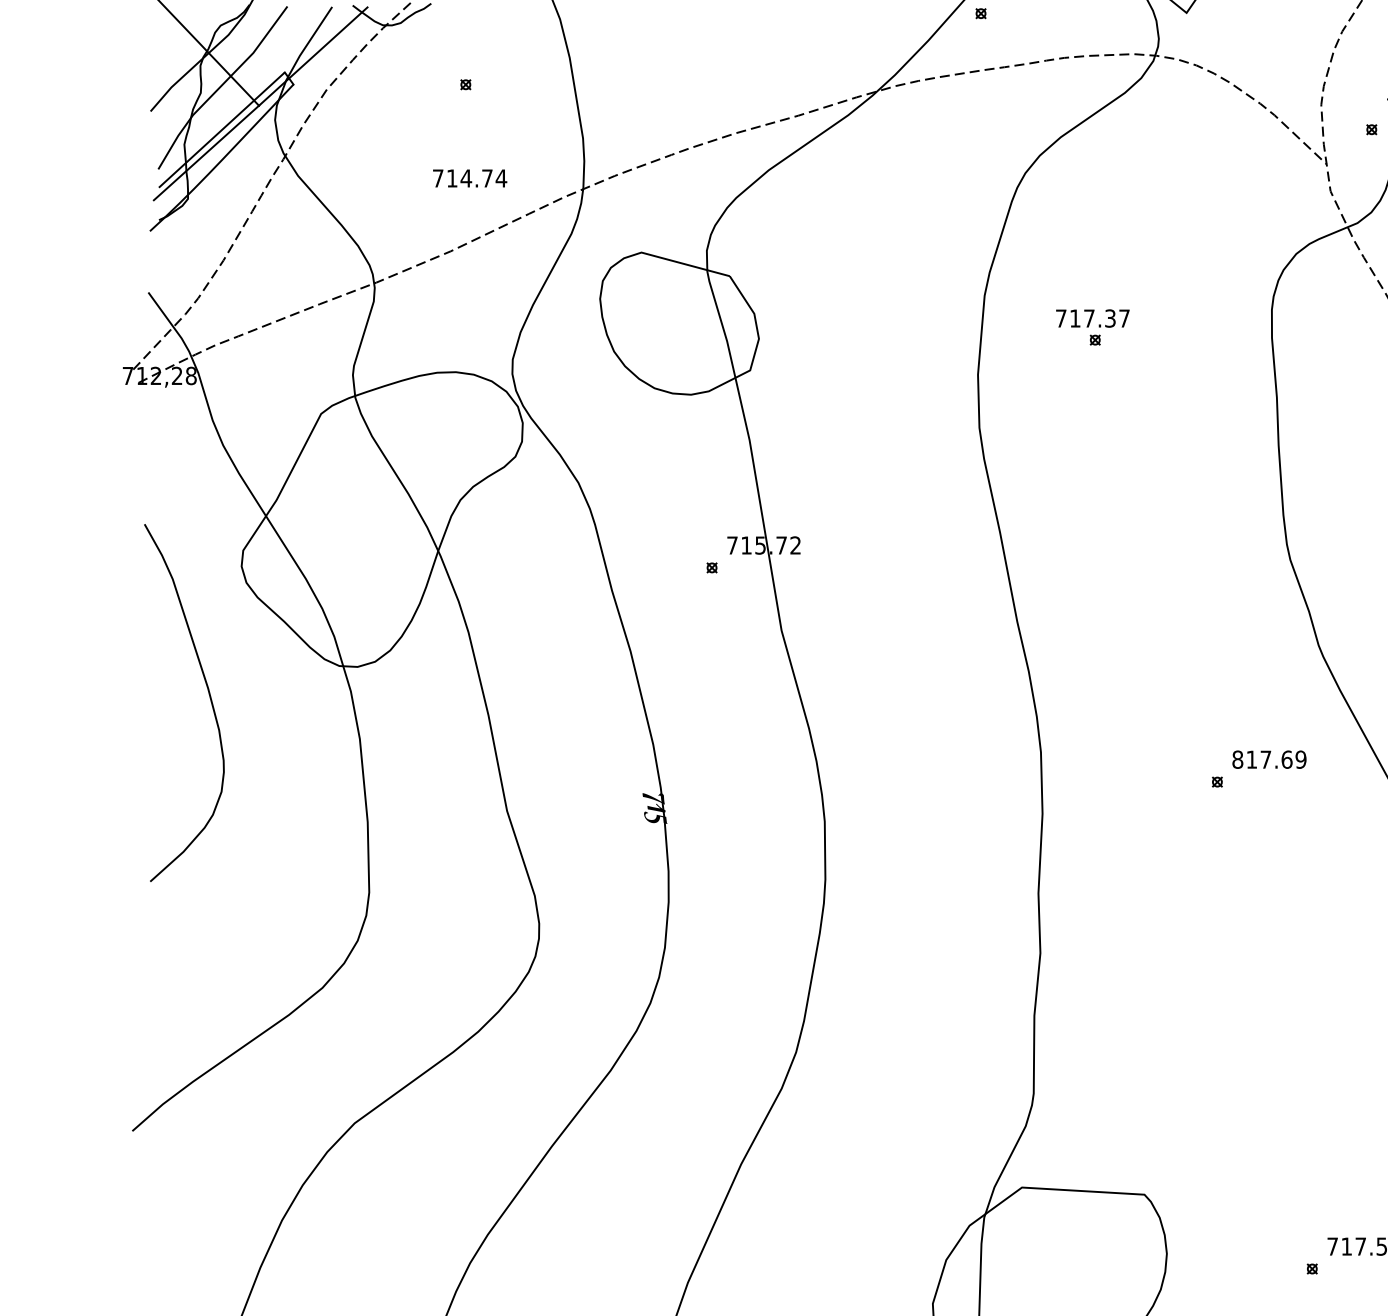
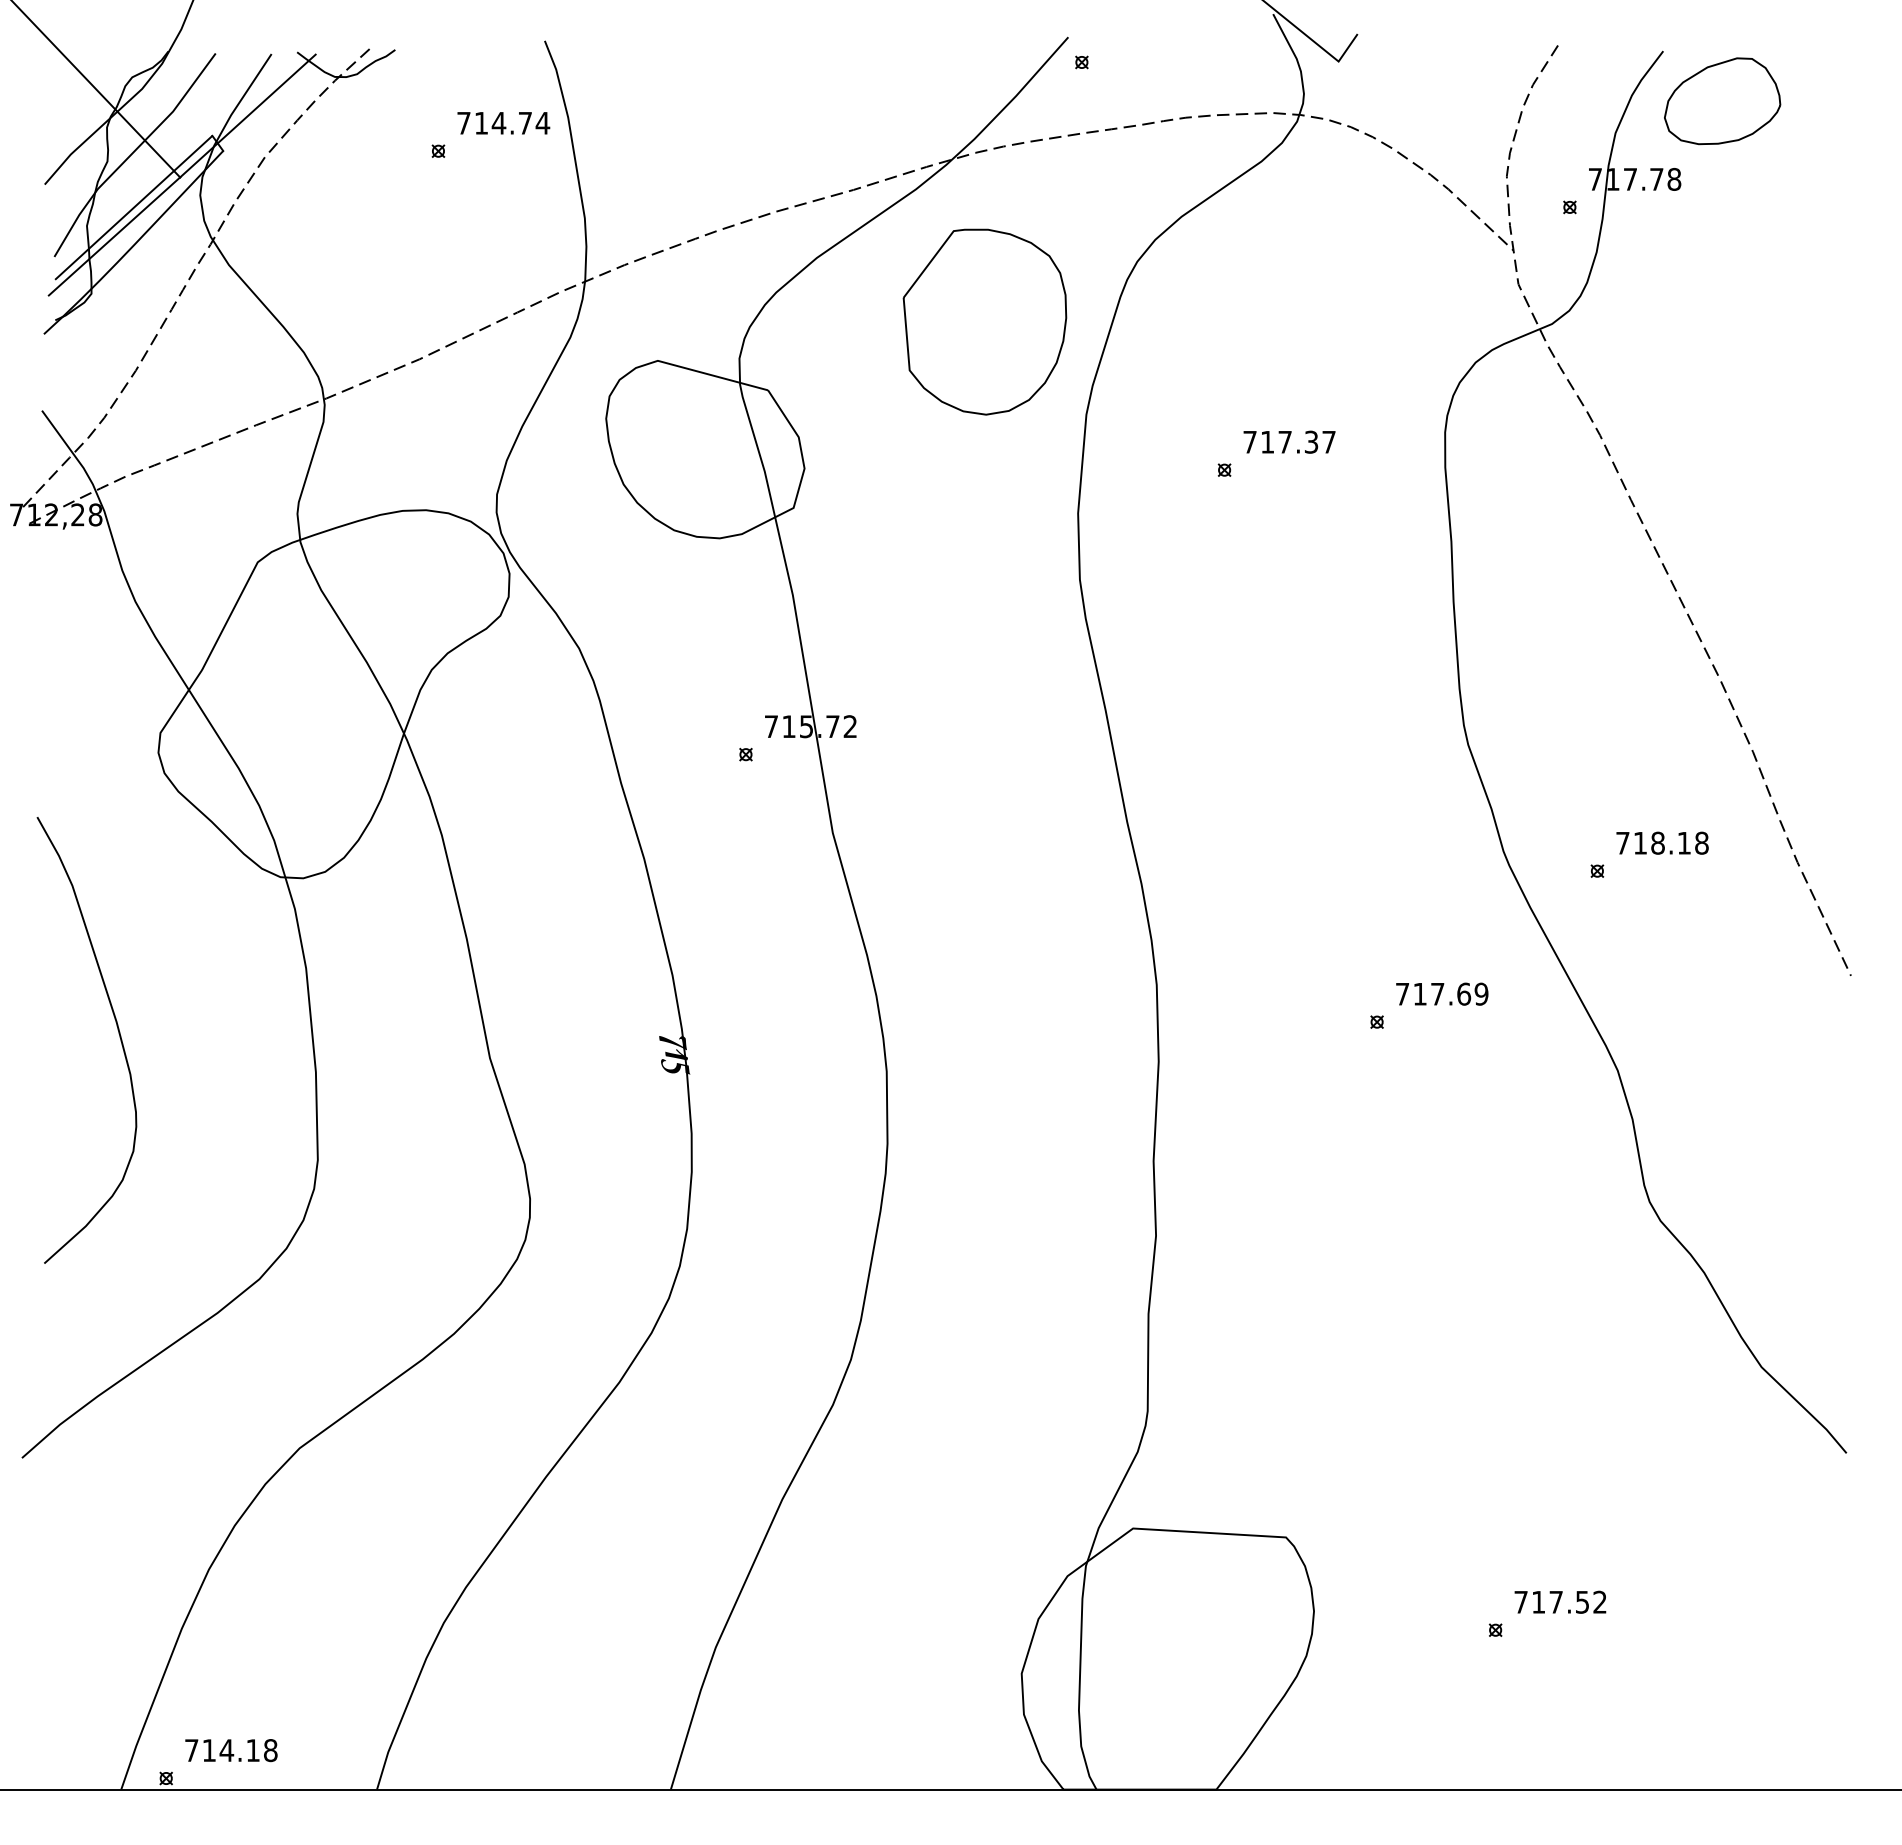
text: (469, 178) -> (503, 123), moved
part: (903, 221) -> (984, 321), added
text: (1092, 317) -> (1289, 441), moved
curve: (208, 695) -> (117, 1030), moved
text: (1237, 759) -> (1402, 993), 817.69 -> 717.69

